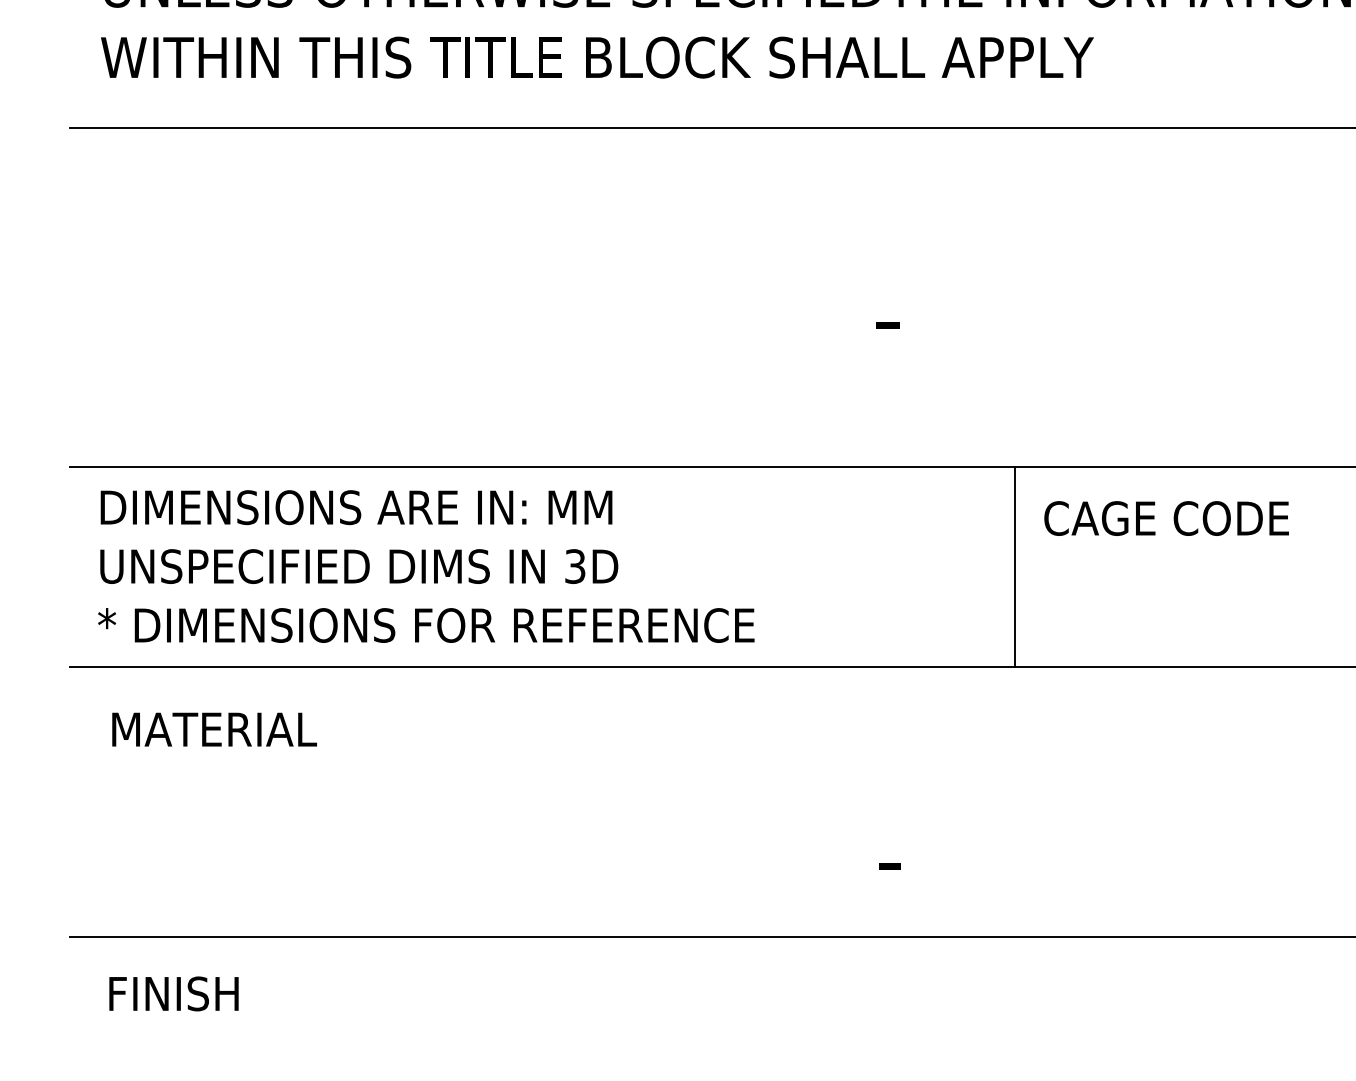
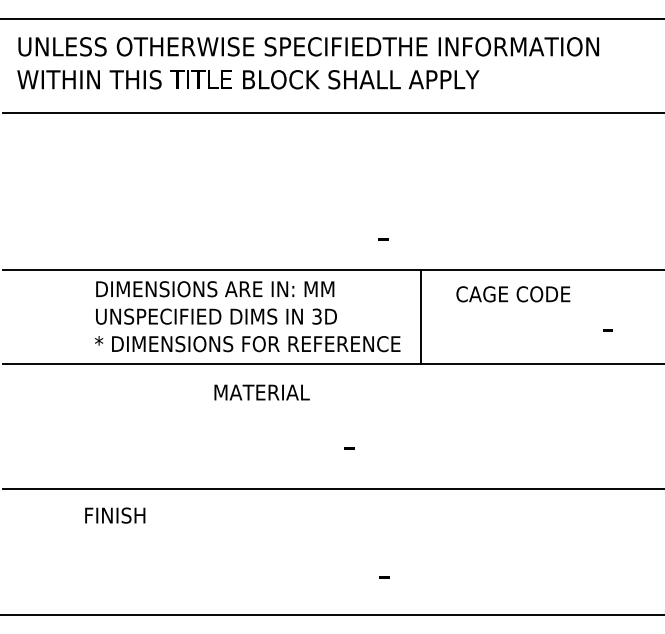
text: (887, 325) -> (383, 239), moved
text: (425, 566) -> (247, 316), moved
line: (1014, 566) -> (420, 316), moved
text: (213, 729) -> (261, 392), moved
text: (889, 866) -> (349, 448), moved
text: (174, 993) -> (115, 515), moved

